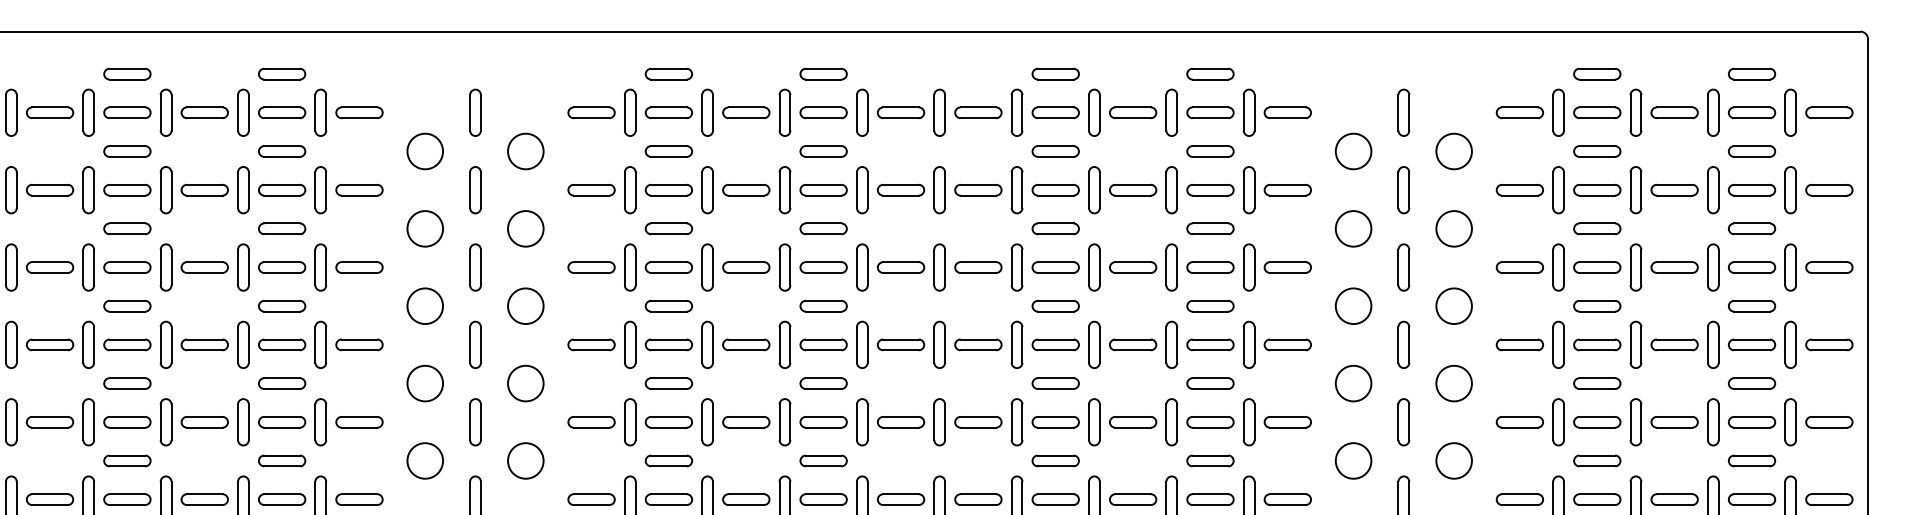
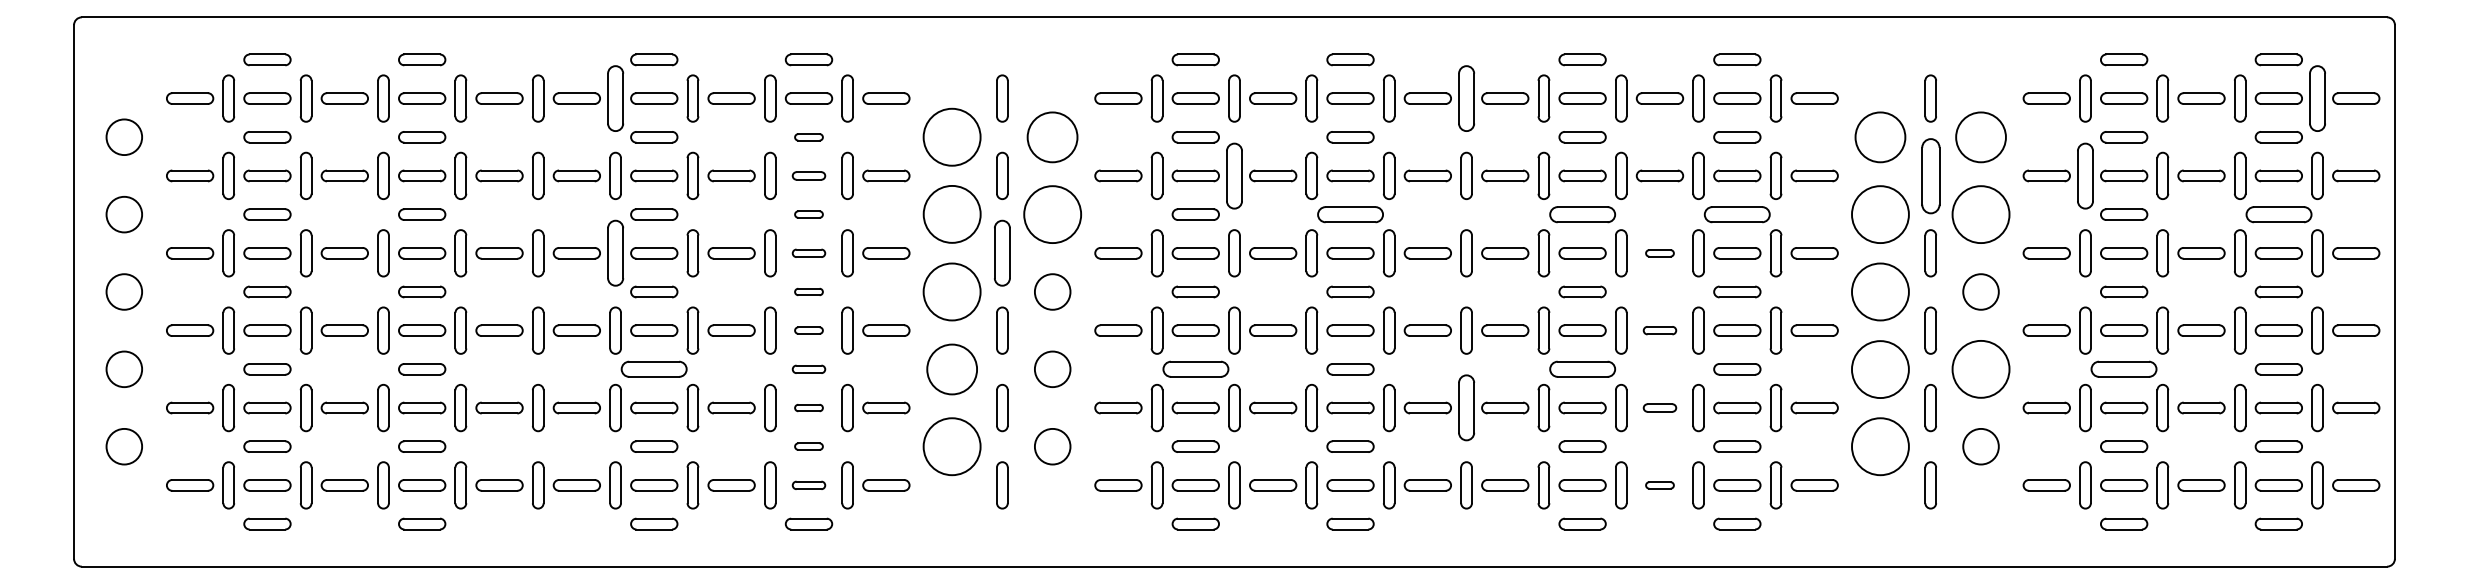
part: (88, 112) -> (615, 98), size x1.4
part: (939, 112) -> (1466, 98), size x1.4
part: (1790, 112) -> (2317, 98), size x1.4
circle: (525, 150) -> (1052, 136), size x1.4
circle: (1353, 150) -> (1880, 136), size x1.4
circle: (1453, 150) -> (1980, 136), size x1.4
part: (281, 151) -> (808, 137), size x0.6
circle: (424, 151) -> (951, 137), size x1.6
part: (281, 189) -> (808, 175), size x0.7
part: (707, 189) -> (1234, 175), size x1.4
part: (1403, 189) -> (1930, 175), size x1.6
part: (1558, 189) -> (2085, 175), size x1.4
part: (281, 228) -> (808, 214), size x0.6
circle: (424, 228) -> (951, 214), size x1.6
circle: (525, 228) -> (1052, 214), size x1.6
part: (823, 228) -> (1350, 214), size x1.4
part: (1055, 228) -> (1582, 214), size x1.4
part: (1210, 228) -> (1737, 214), size x1.4
circle: (1353, 228) -> (1880, 214), size x1.6
circle: (1453, 228) -> (1980, 214), size x1.6
part: (1751, 228) -> (2278, 214), size x1.4
part: (88, 267) -> (615, 253), size x1.4
part: (281, 267) -> (808, 253), size x0.7
part: (475, 267) -> (1002, 253), size x1.4
part: (1132, 267) -> (1659, 253), size x0.6
part: (281, 305) -> (808, 291), size x0.6
circle: (424, 305) -> (951, 291), size x1.6
circle: (1353, 305) -> (1880, 291), size x1.6
part: (281, 344) -> (808, 330), size x0.6
part: (1132, 344) -> (1659, 330), size x0.7
circle: (424, 382) -> (951, 368), size x1.4
circle: (1353, 382) -> (1880, 368), size x1.6
part: (127, 383) -> (654, 369), size x1.4
part: (281, 383) -> (808, 369), size x0.7
part: (668, 383) -> (1195, 369), size x1.4
part: (1055, 383) -> (1582, 369), size x1.4
circle: (1453, 383) -> (1980, 369), size x1.6
part: (1597, 383) -> (2124, 369), size x1.4
part: (281, 421) -> (808, 407), size x0.6
part: (1132, 421) -> (1659, 407), size x0.7
part: (939, 422) -> (1466, 408), size x1.4
part: (281, 460) -> (808, 446), size x0.6
circle: (424, 460) -> (951, 446), size x1.6
circle: (1353, 460) -> (1880, 446), size x1.6
part: (281, 499) -> (808, 485), size x0.7
part: (1132, 499) -> (1659, 485), size x0.6

